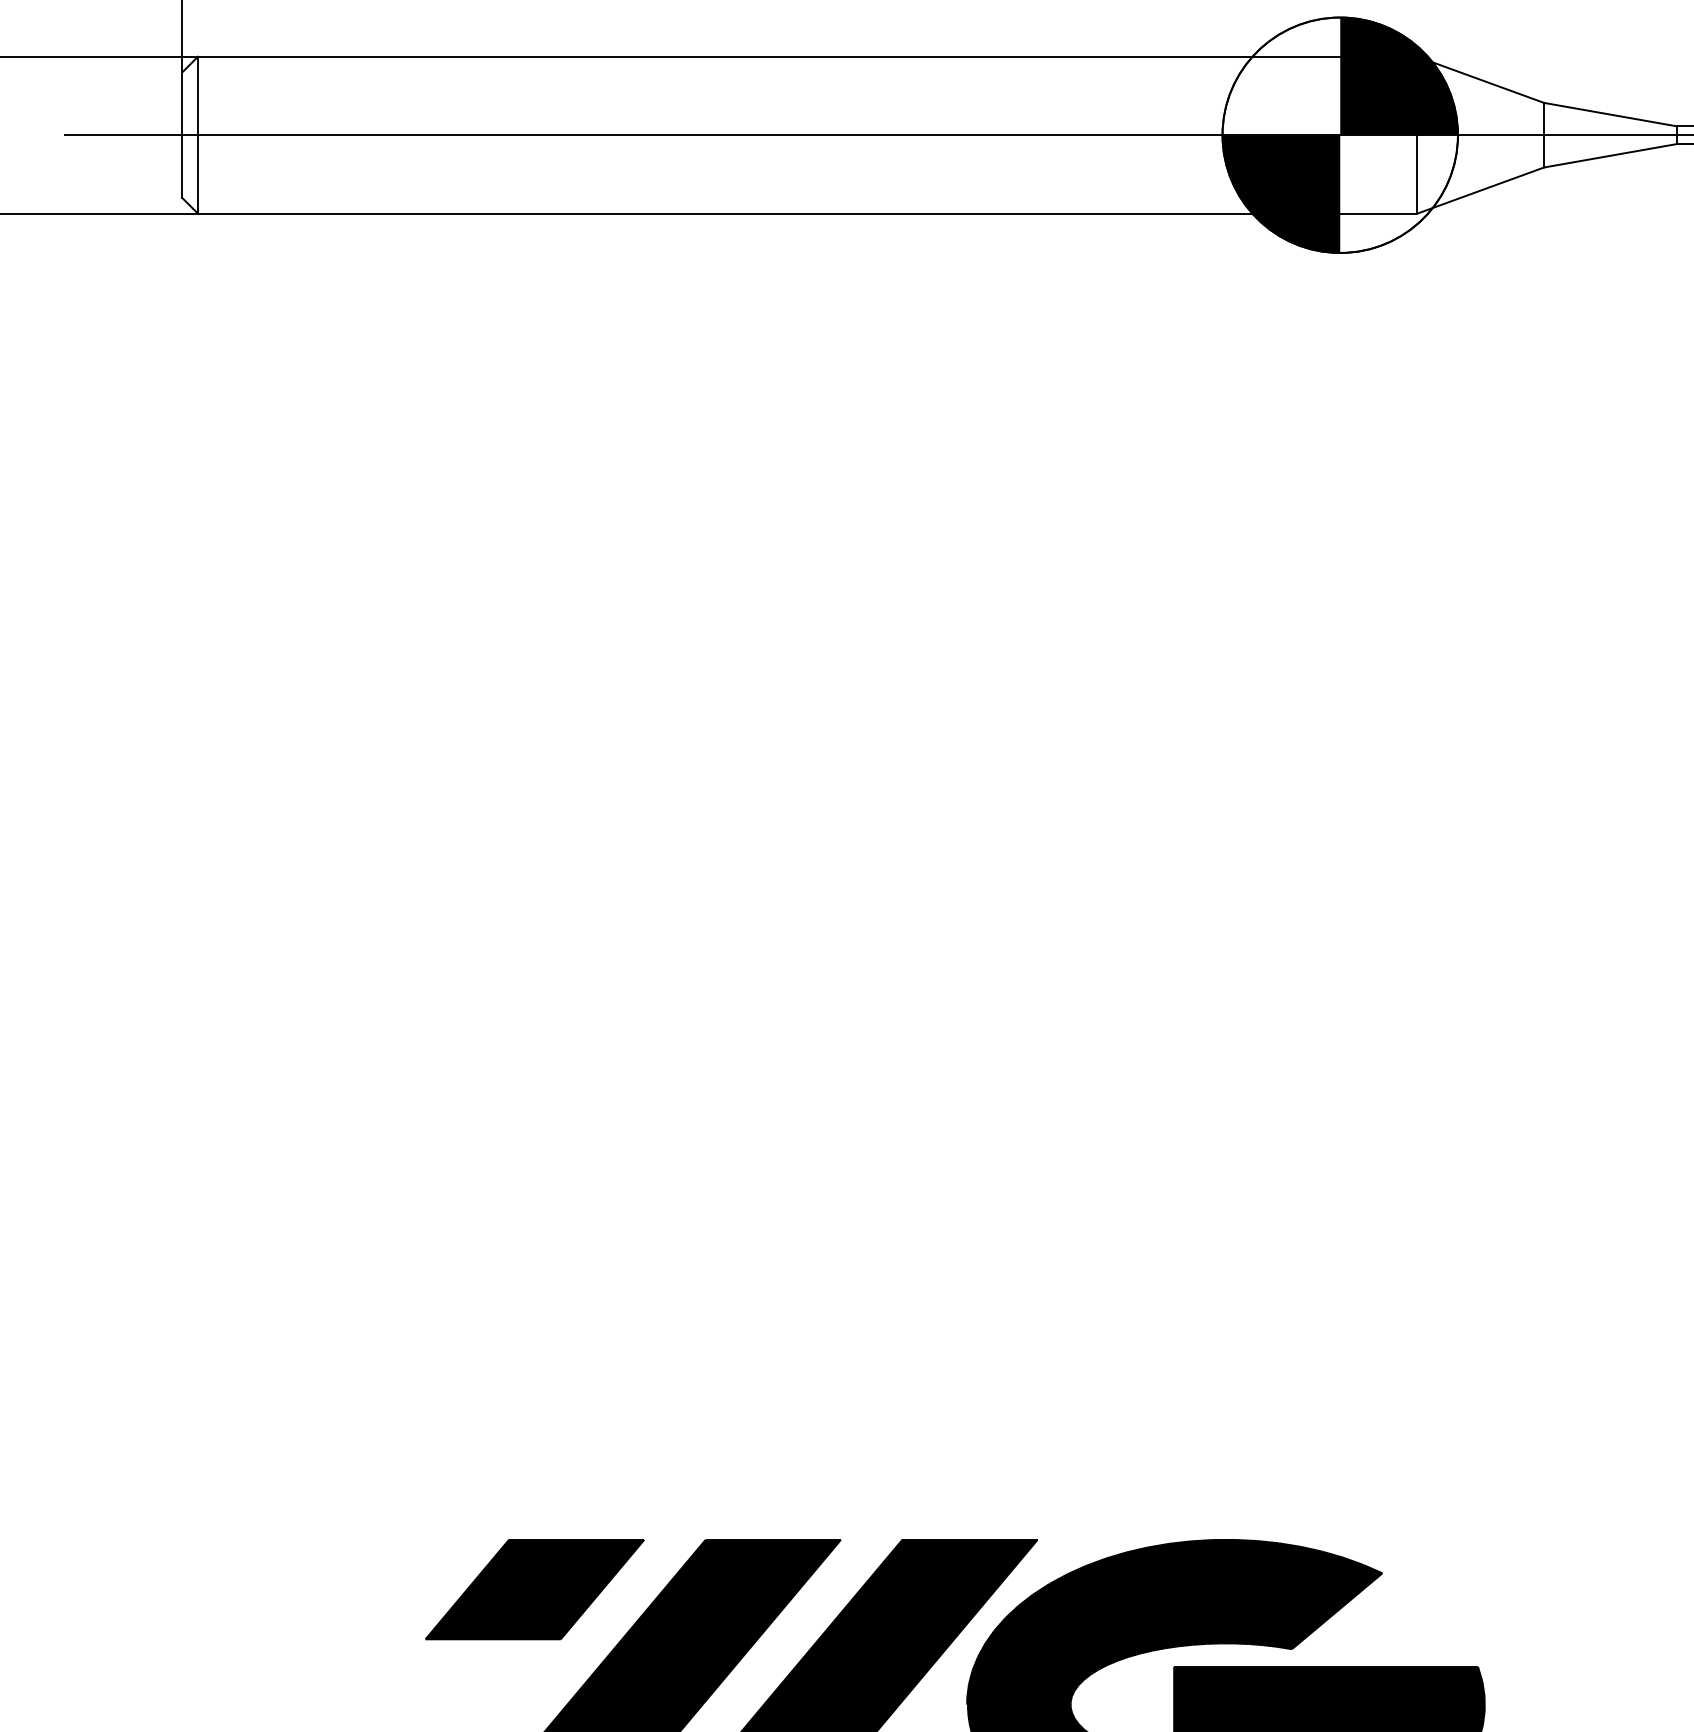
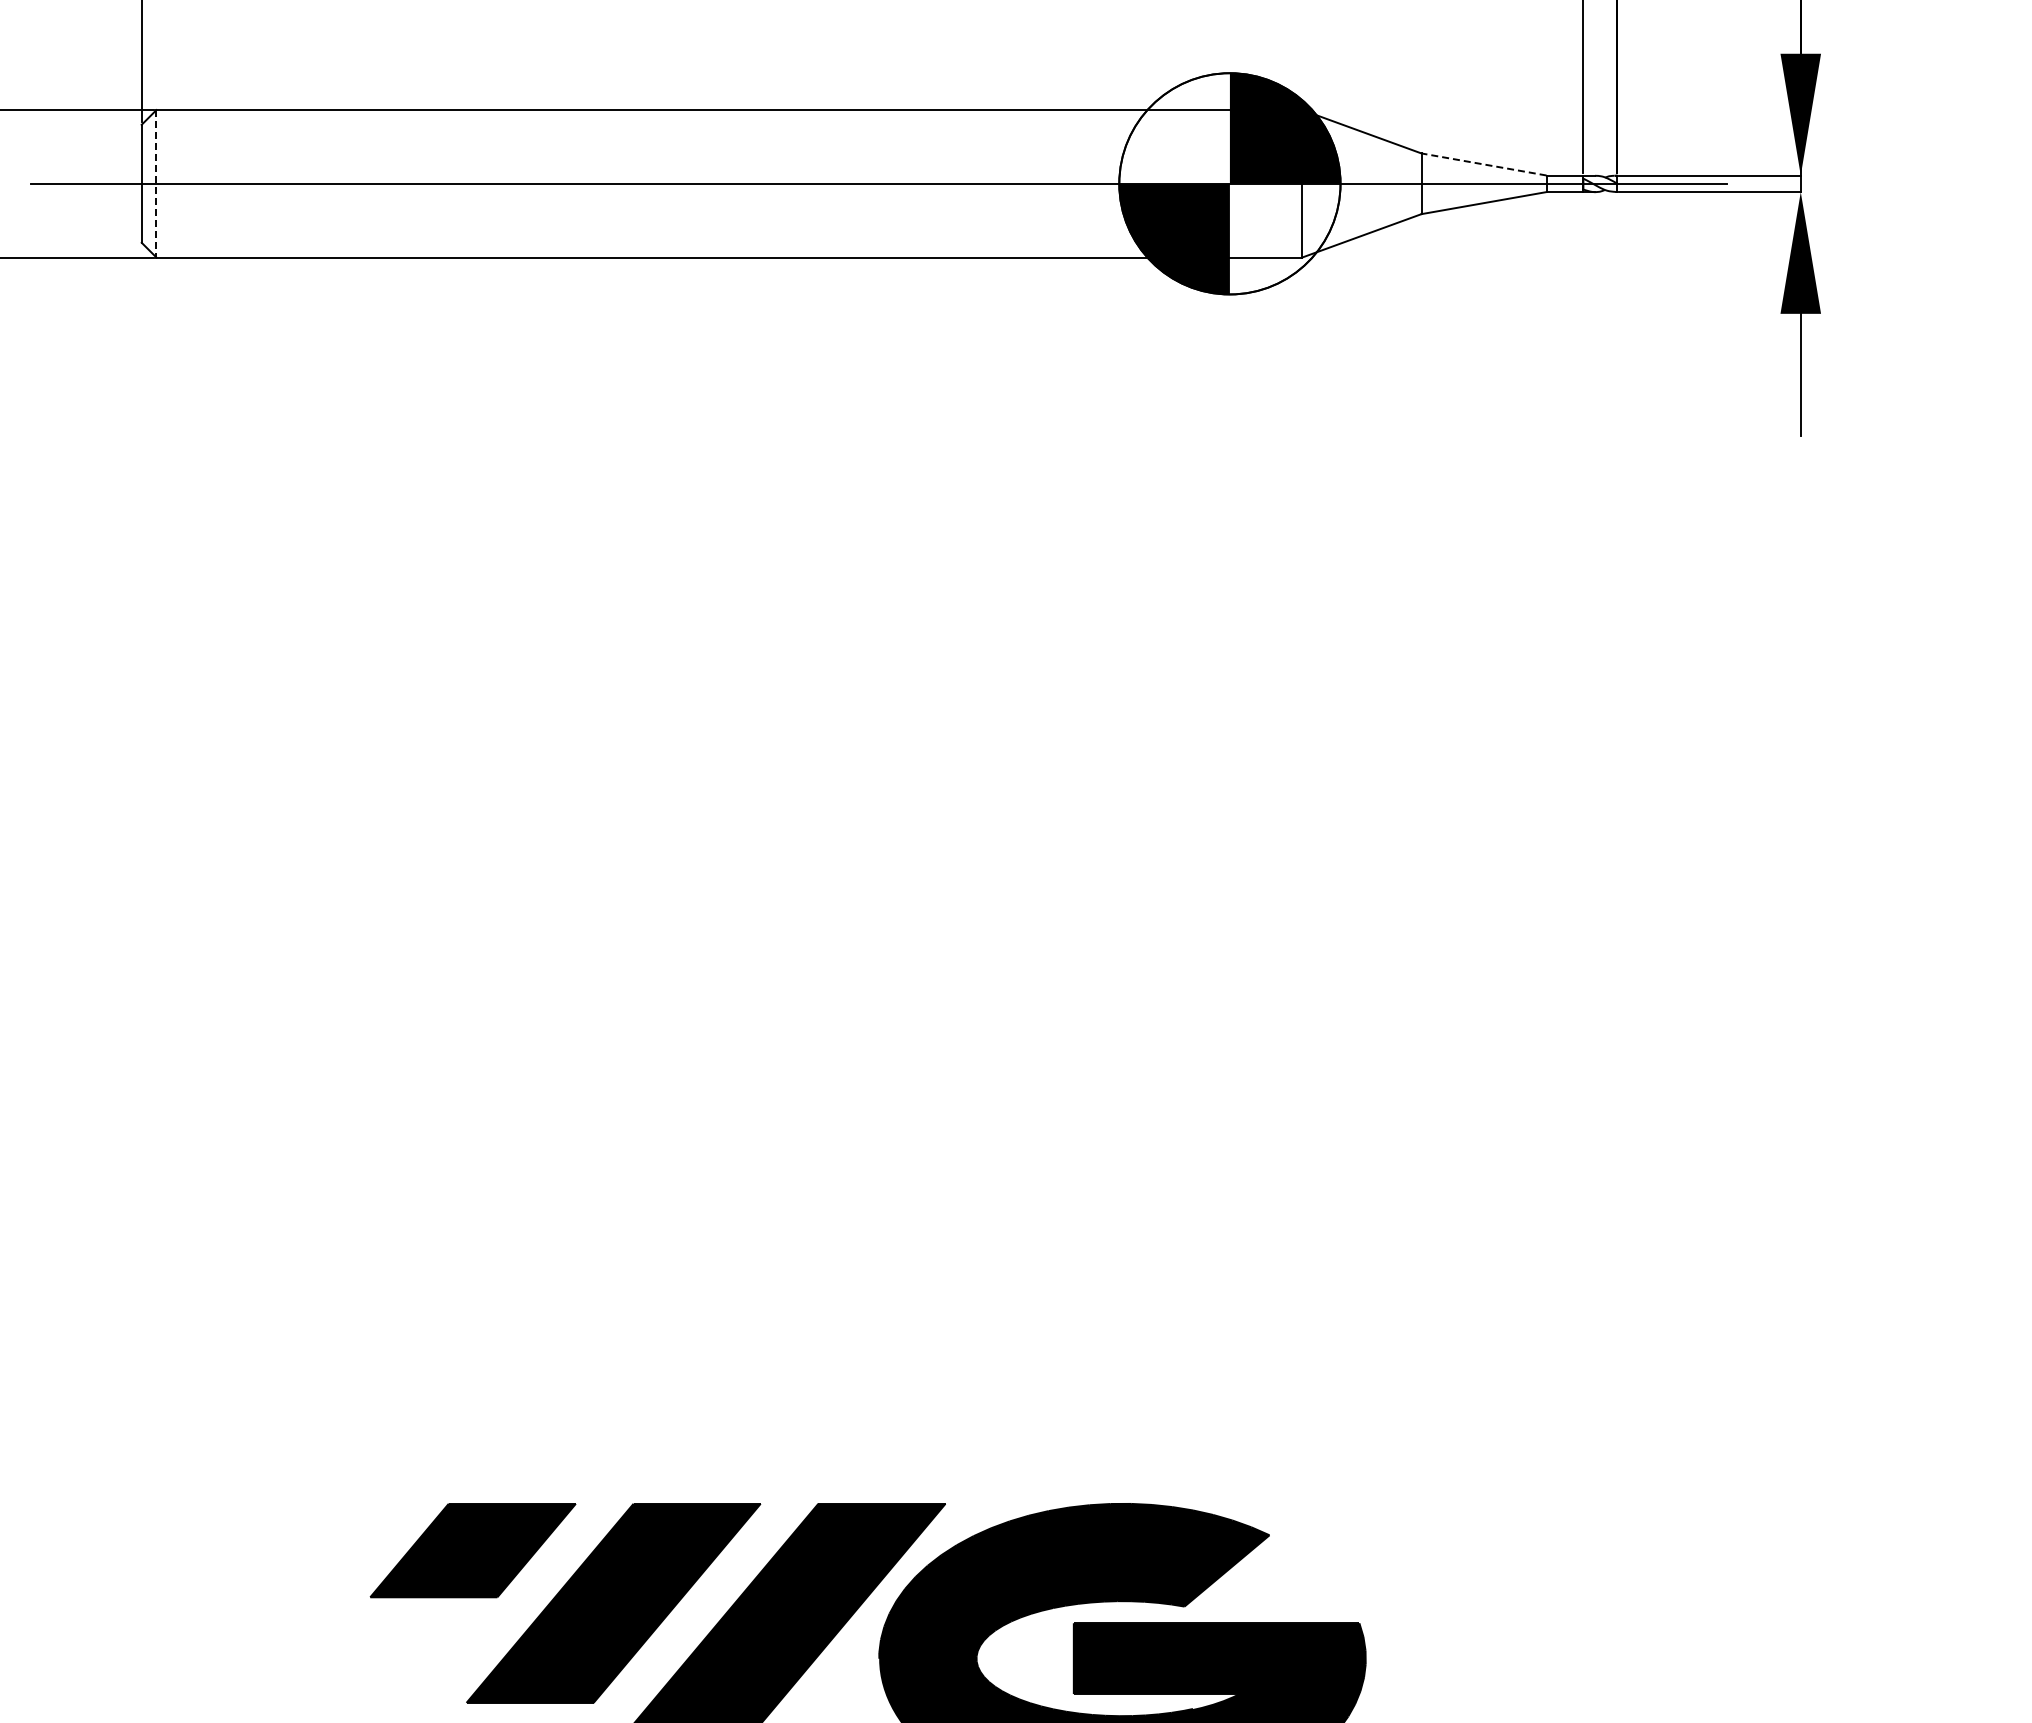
line: (1610, 114) -> (1483, 164), solid -> dashed
line: (198, 134) -> (156, 183), solid -> dashed

